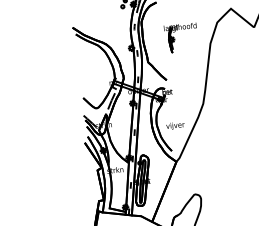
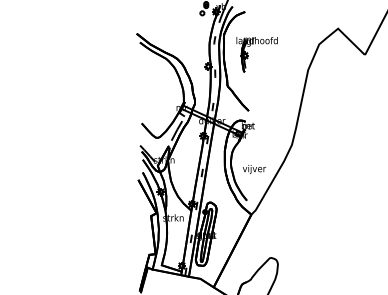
part: (174, 37) -> (248, 53), moved

